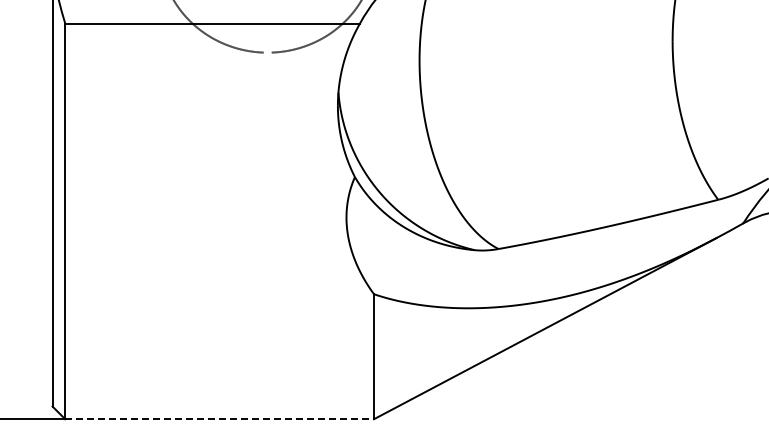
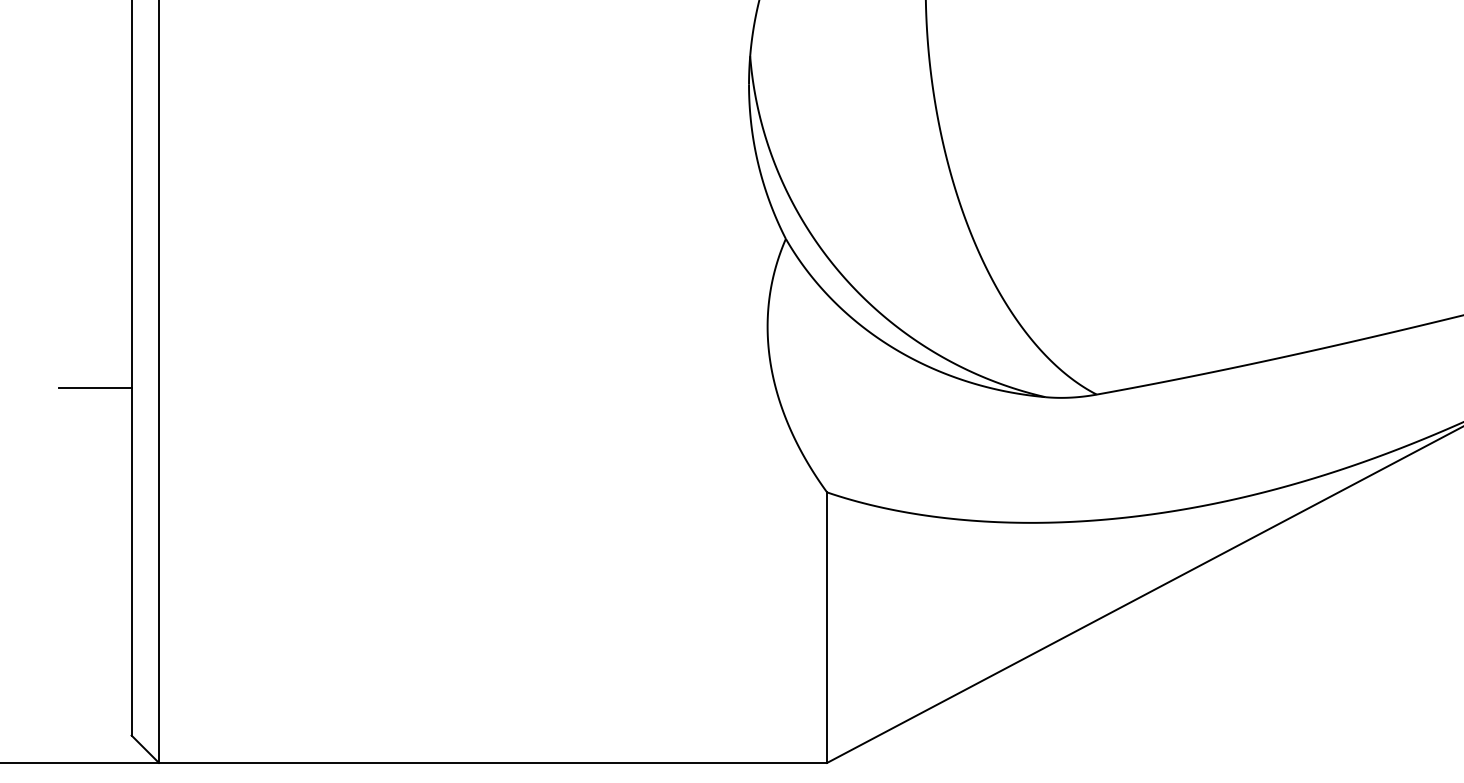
line: (35, 245) -> (94, 386), added
line: (220, 419) -> (494, 763), dashed -> solid

